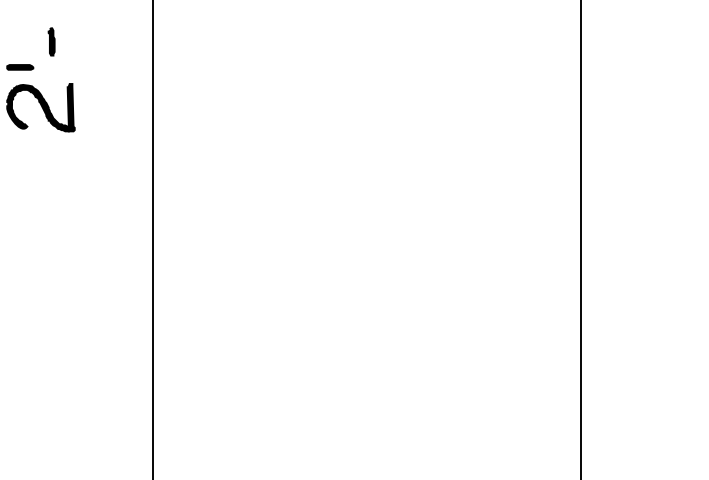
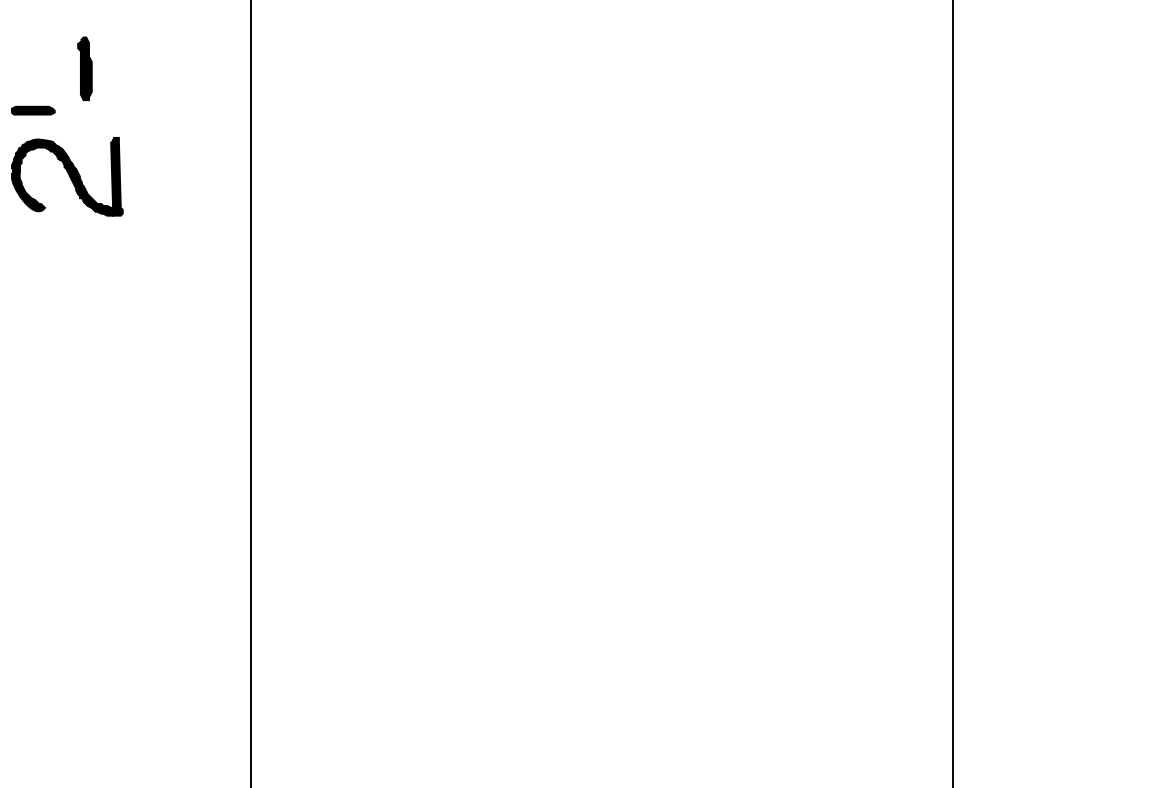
part: (51, 41) -> (84, 68), size x1.4

